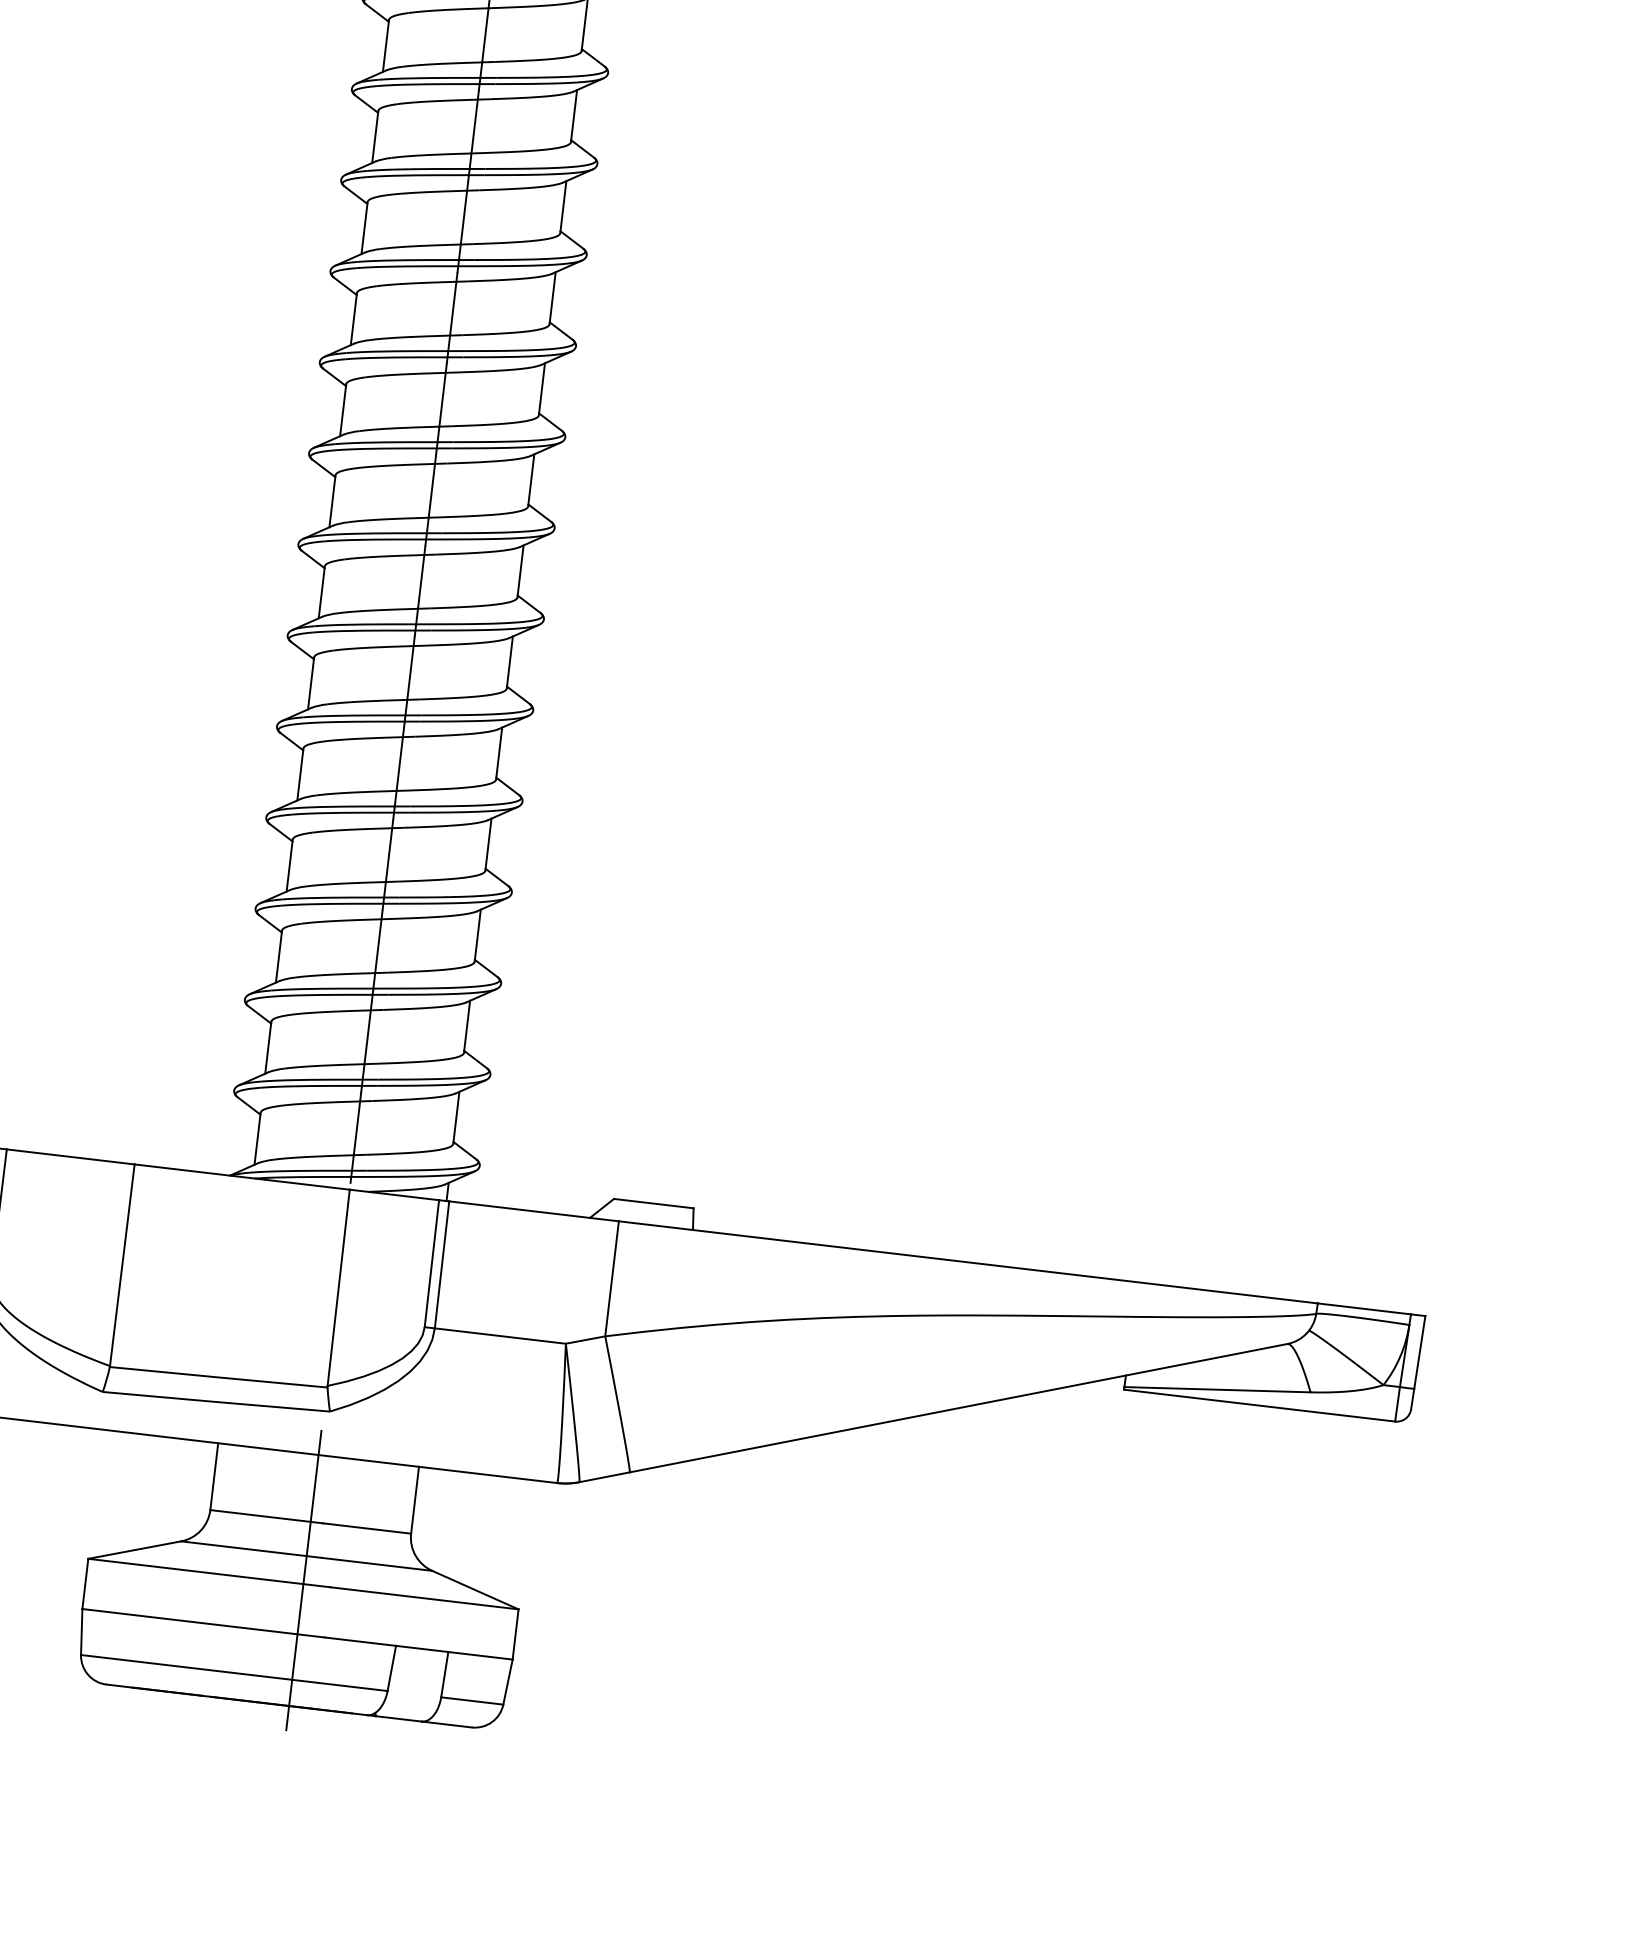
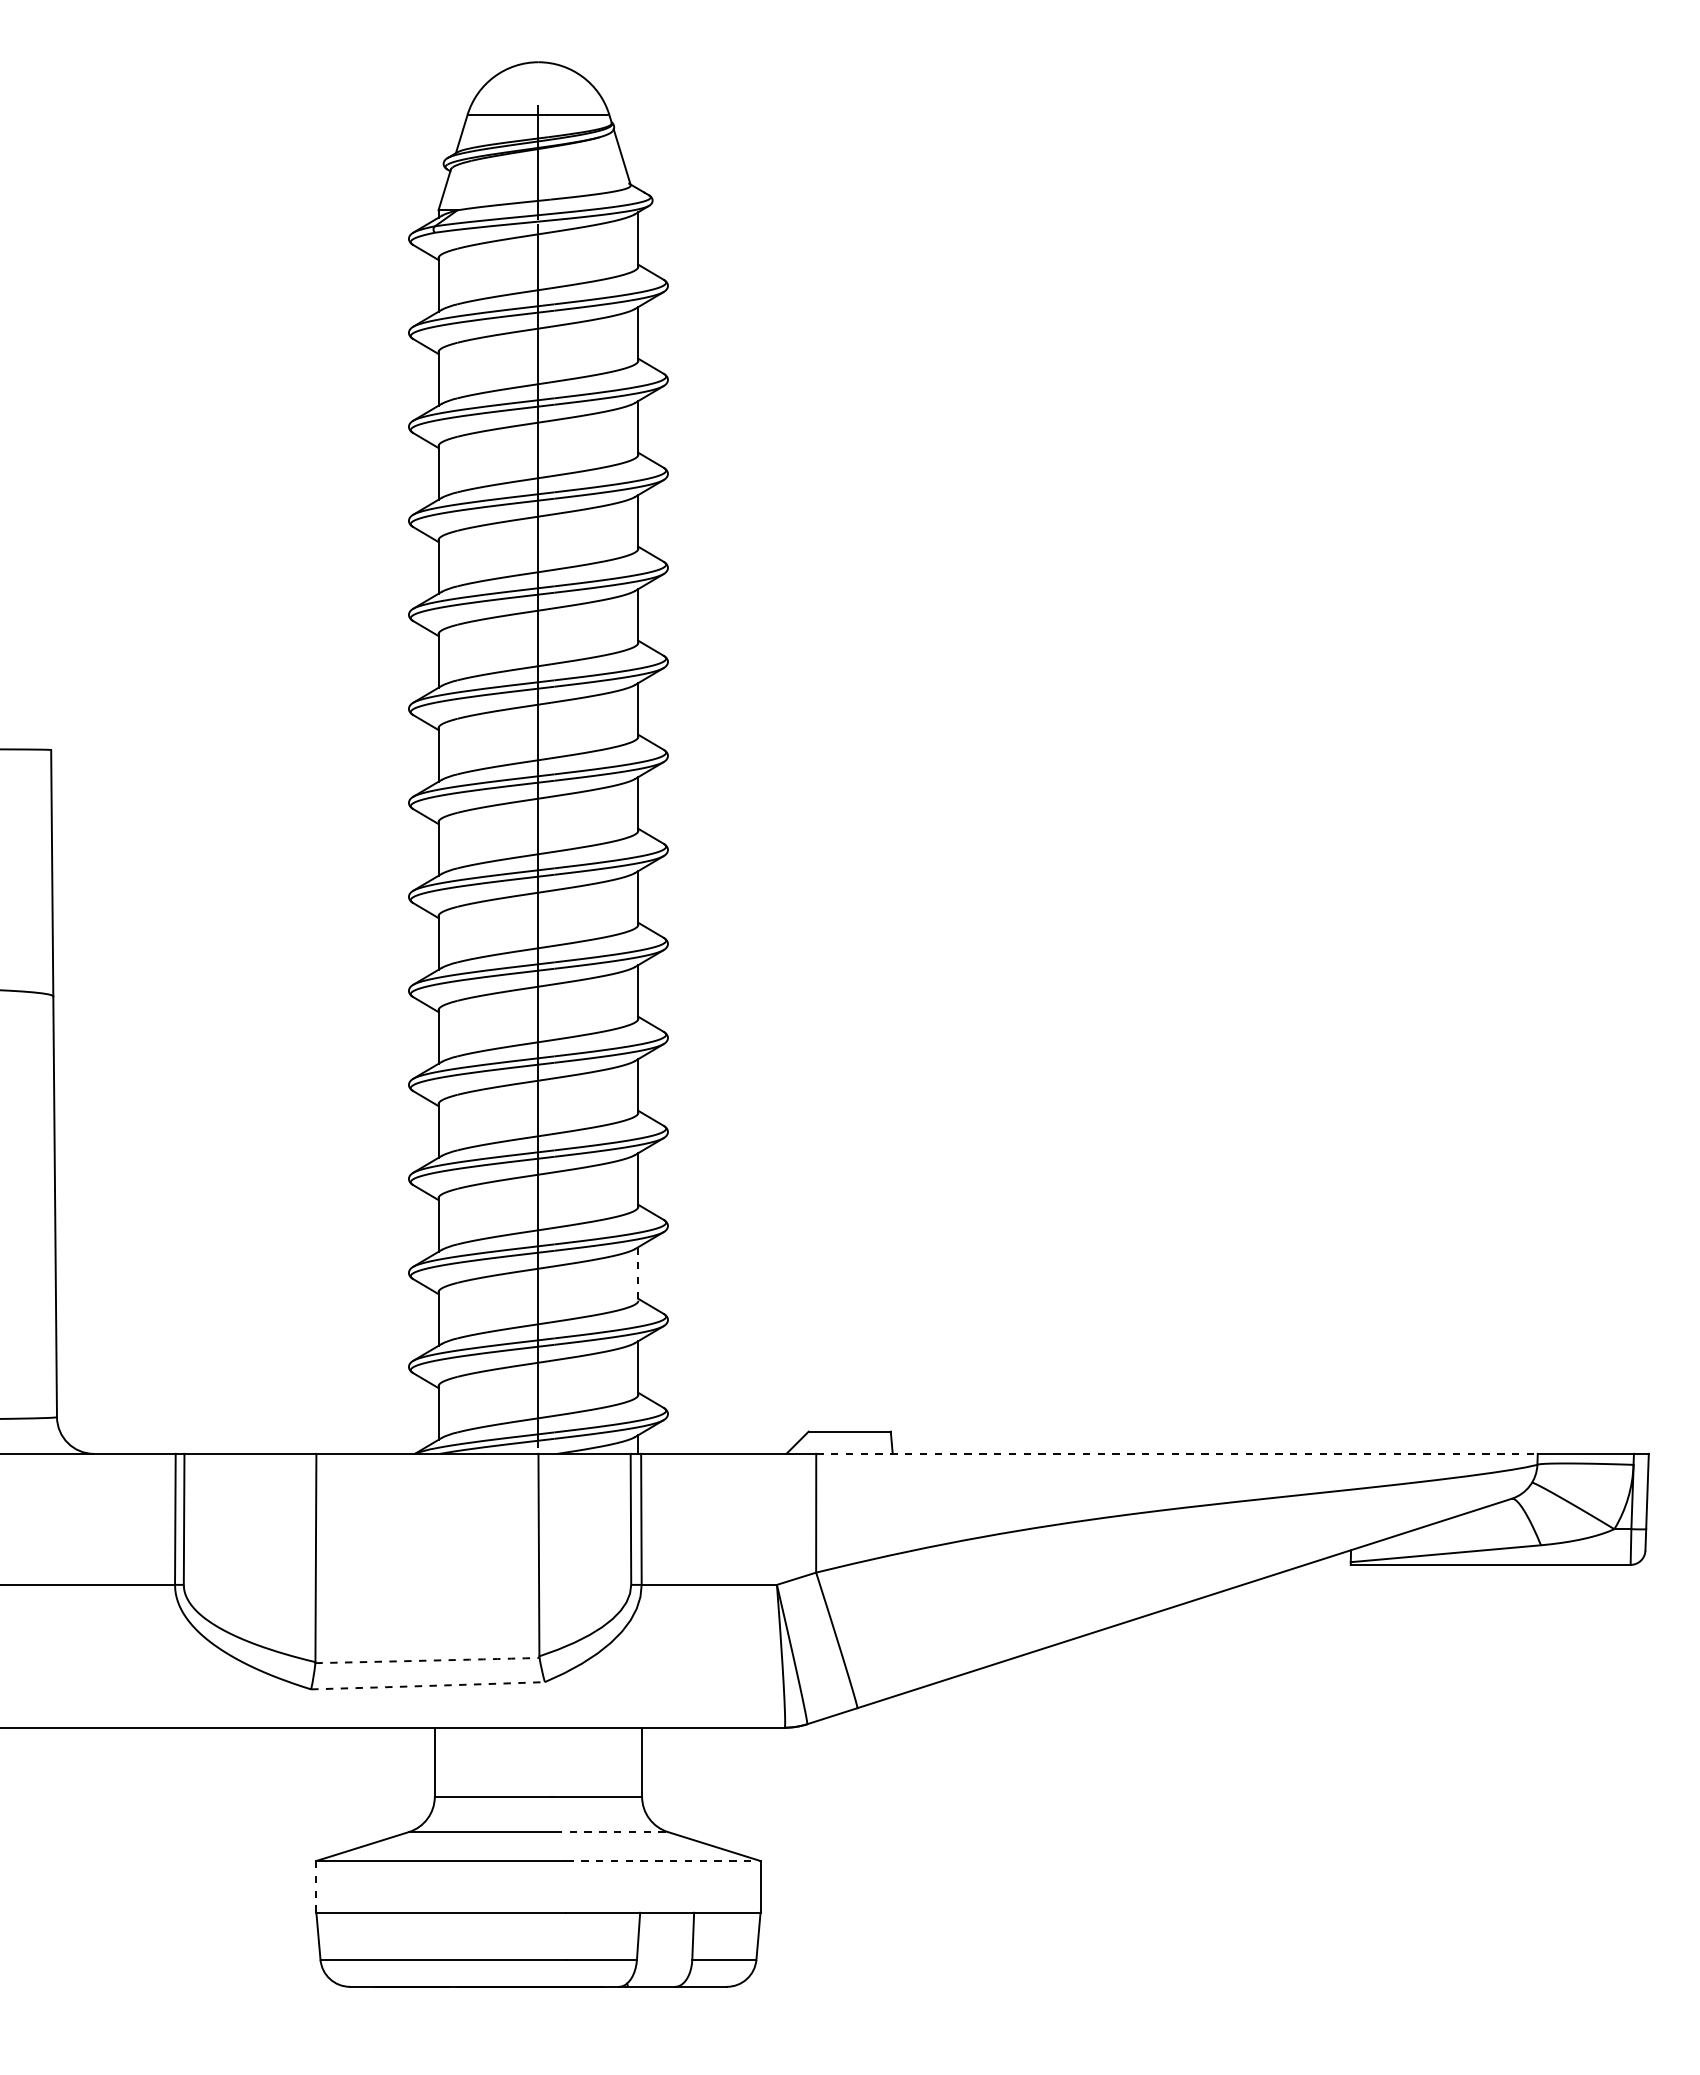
line: (467, 1026) -> (638, 1273), solid -> dashed
line: (968, 1262) -> (1177, 1453), solid -> dashed
arc: (218, 1377) -> (427, 1660), solid -> dashed
arc: (216, 1401) -> (428, 1685), solid -> dashed
line: (377, 1564) -> (611, 1832), solid -> dashed
line: (303, 1579) -> (538, 1856), removed
line: (85, 1583) -> (316, 1886), solid -> dashed
line: (424, 1598) -> (663, 1861), solid -> dashed

